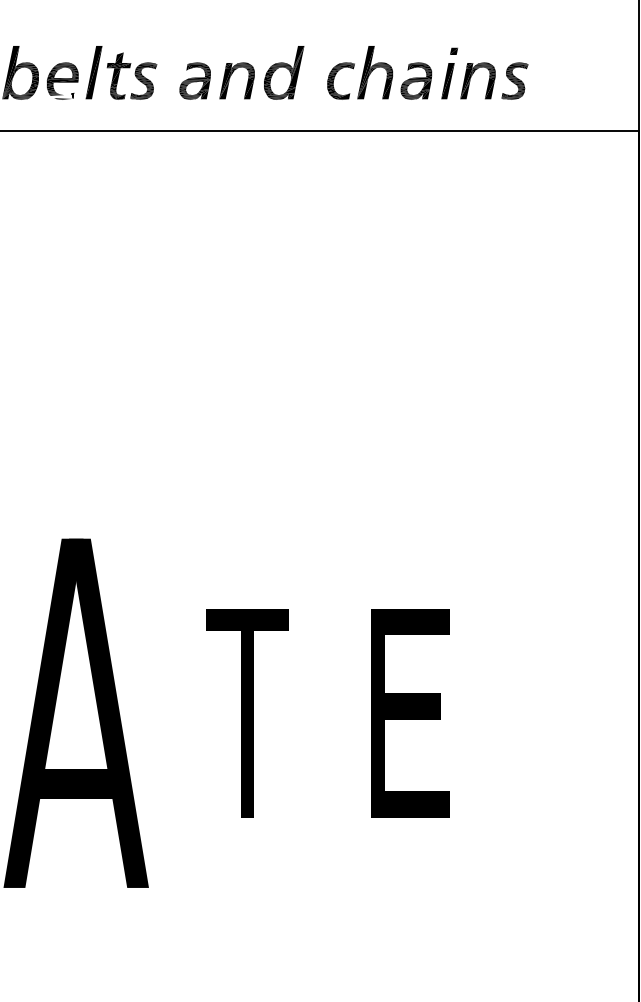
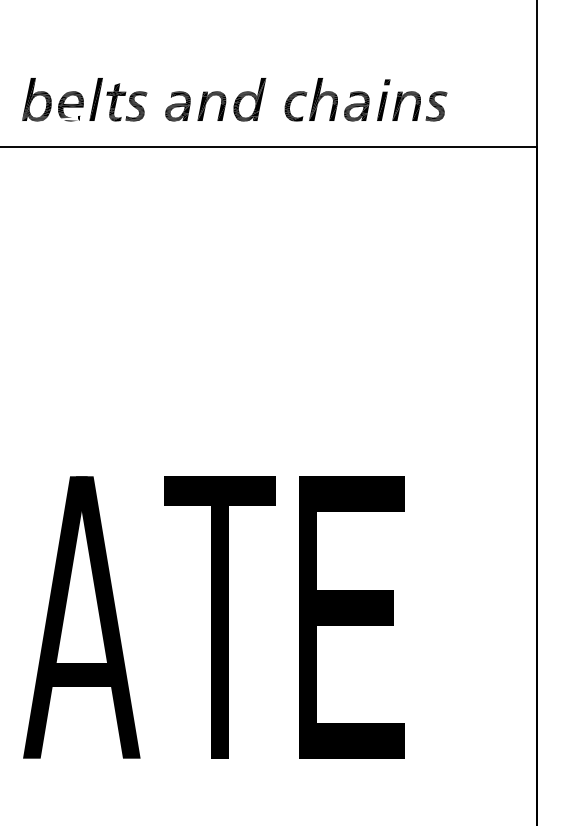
part: (246, 713) -> (219, 617), size x1.67
part: (409, 713) -> (351, 617), size x1.67

